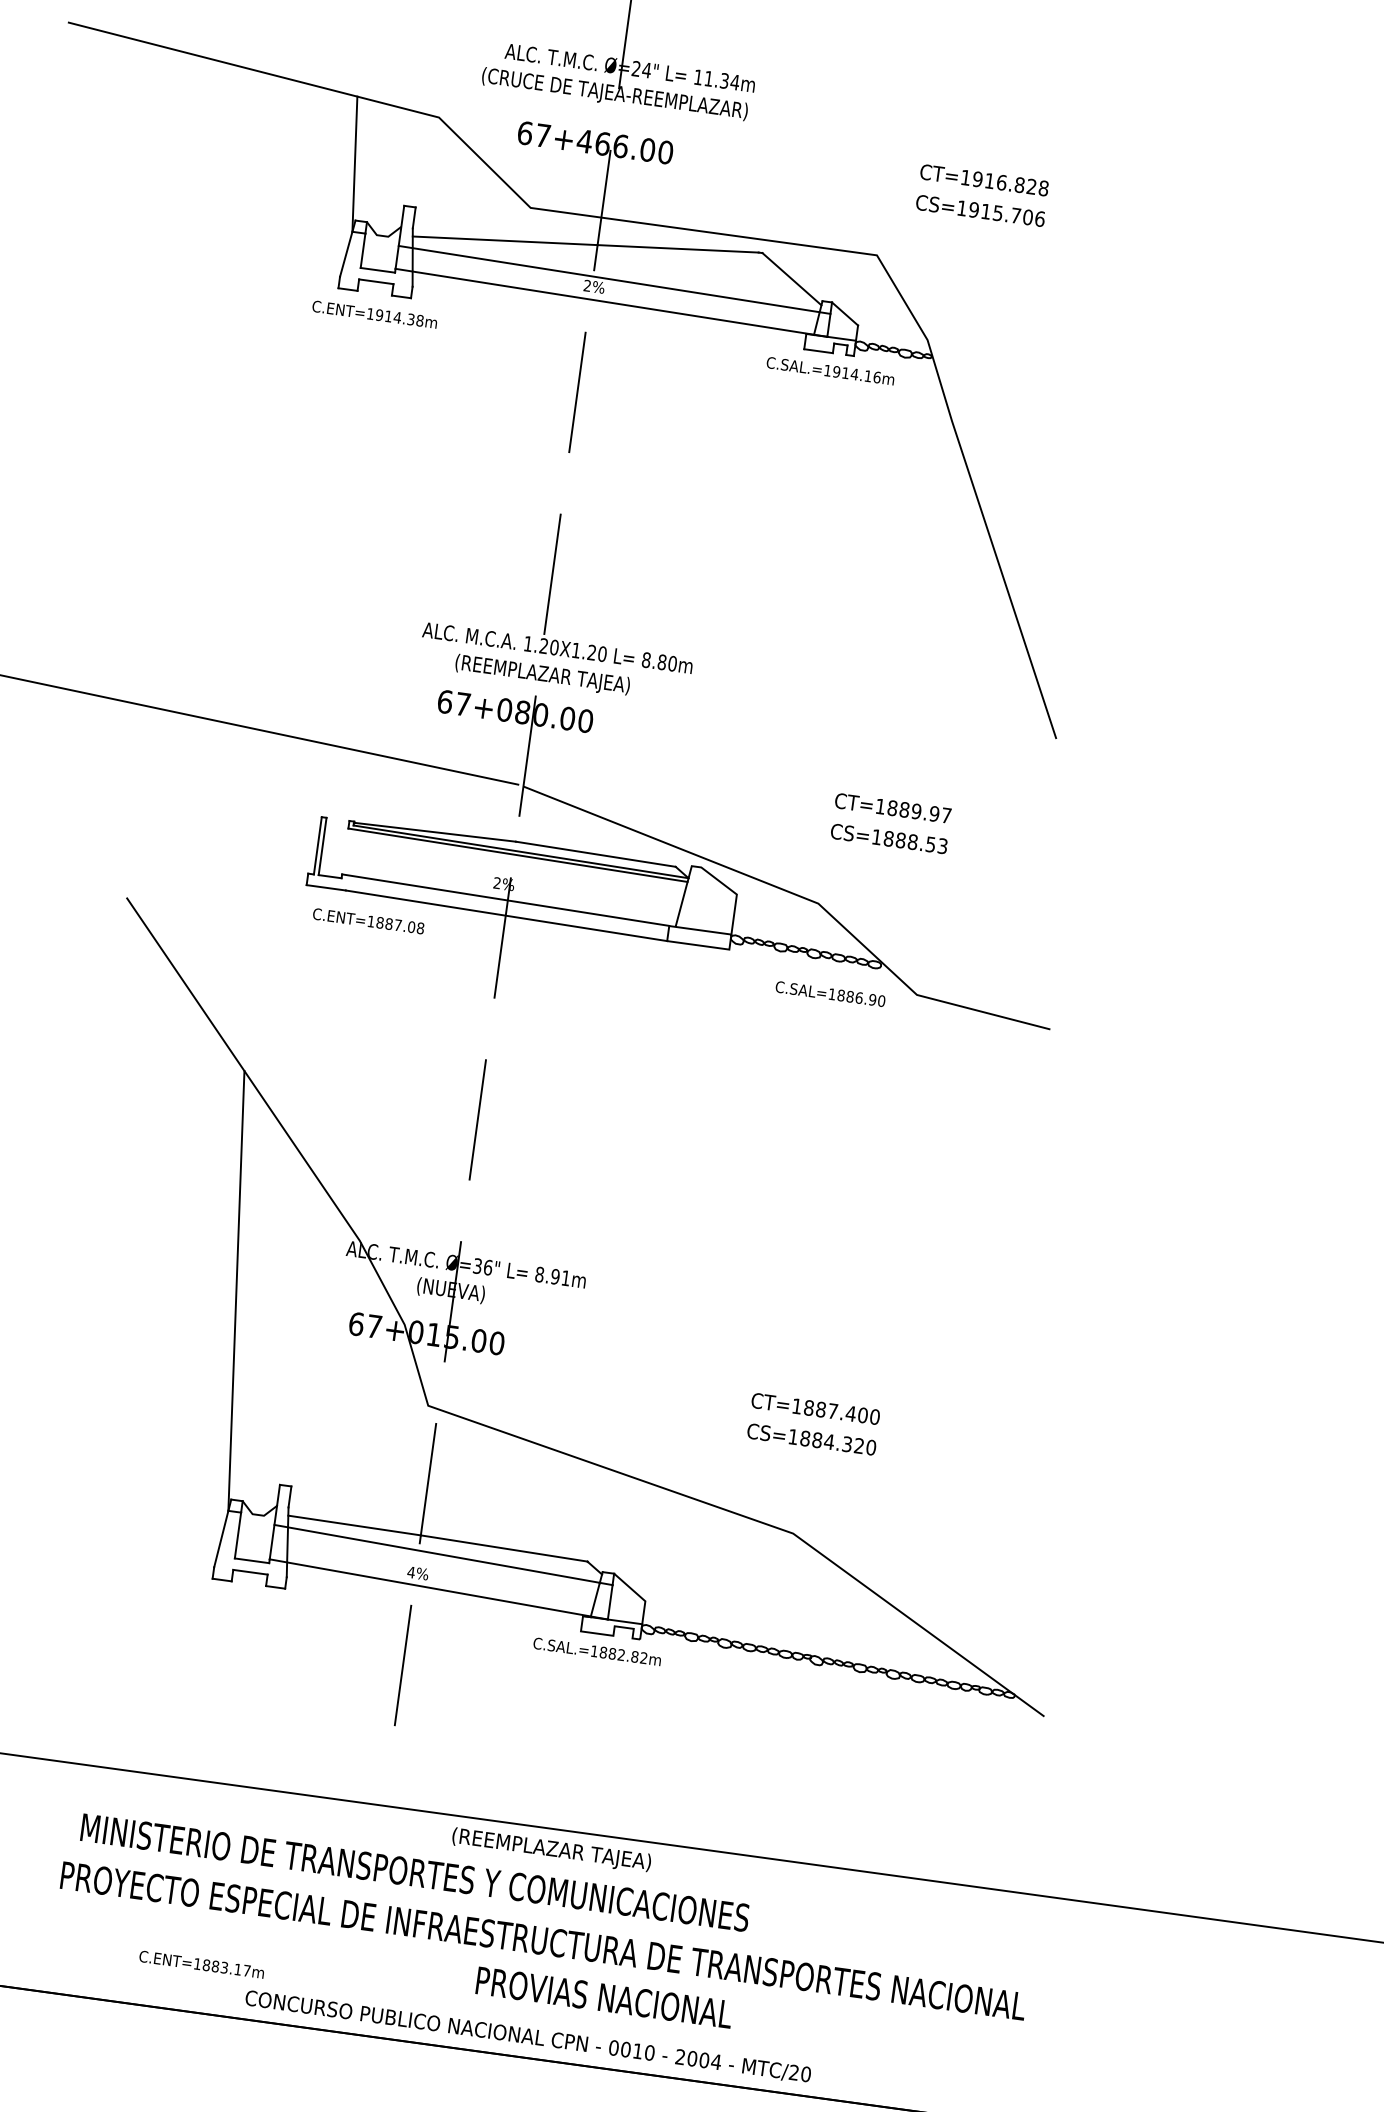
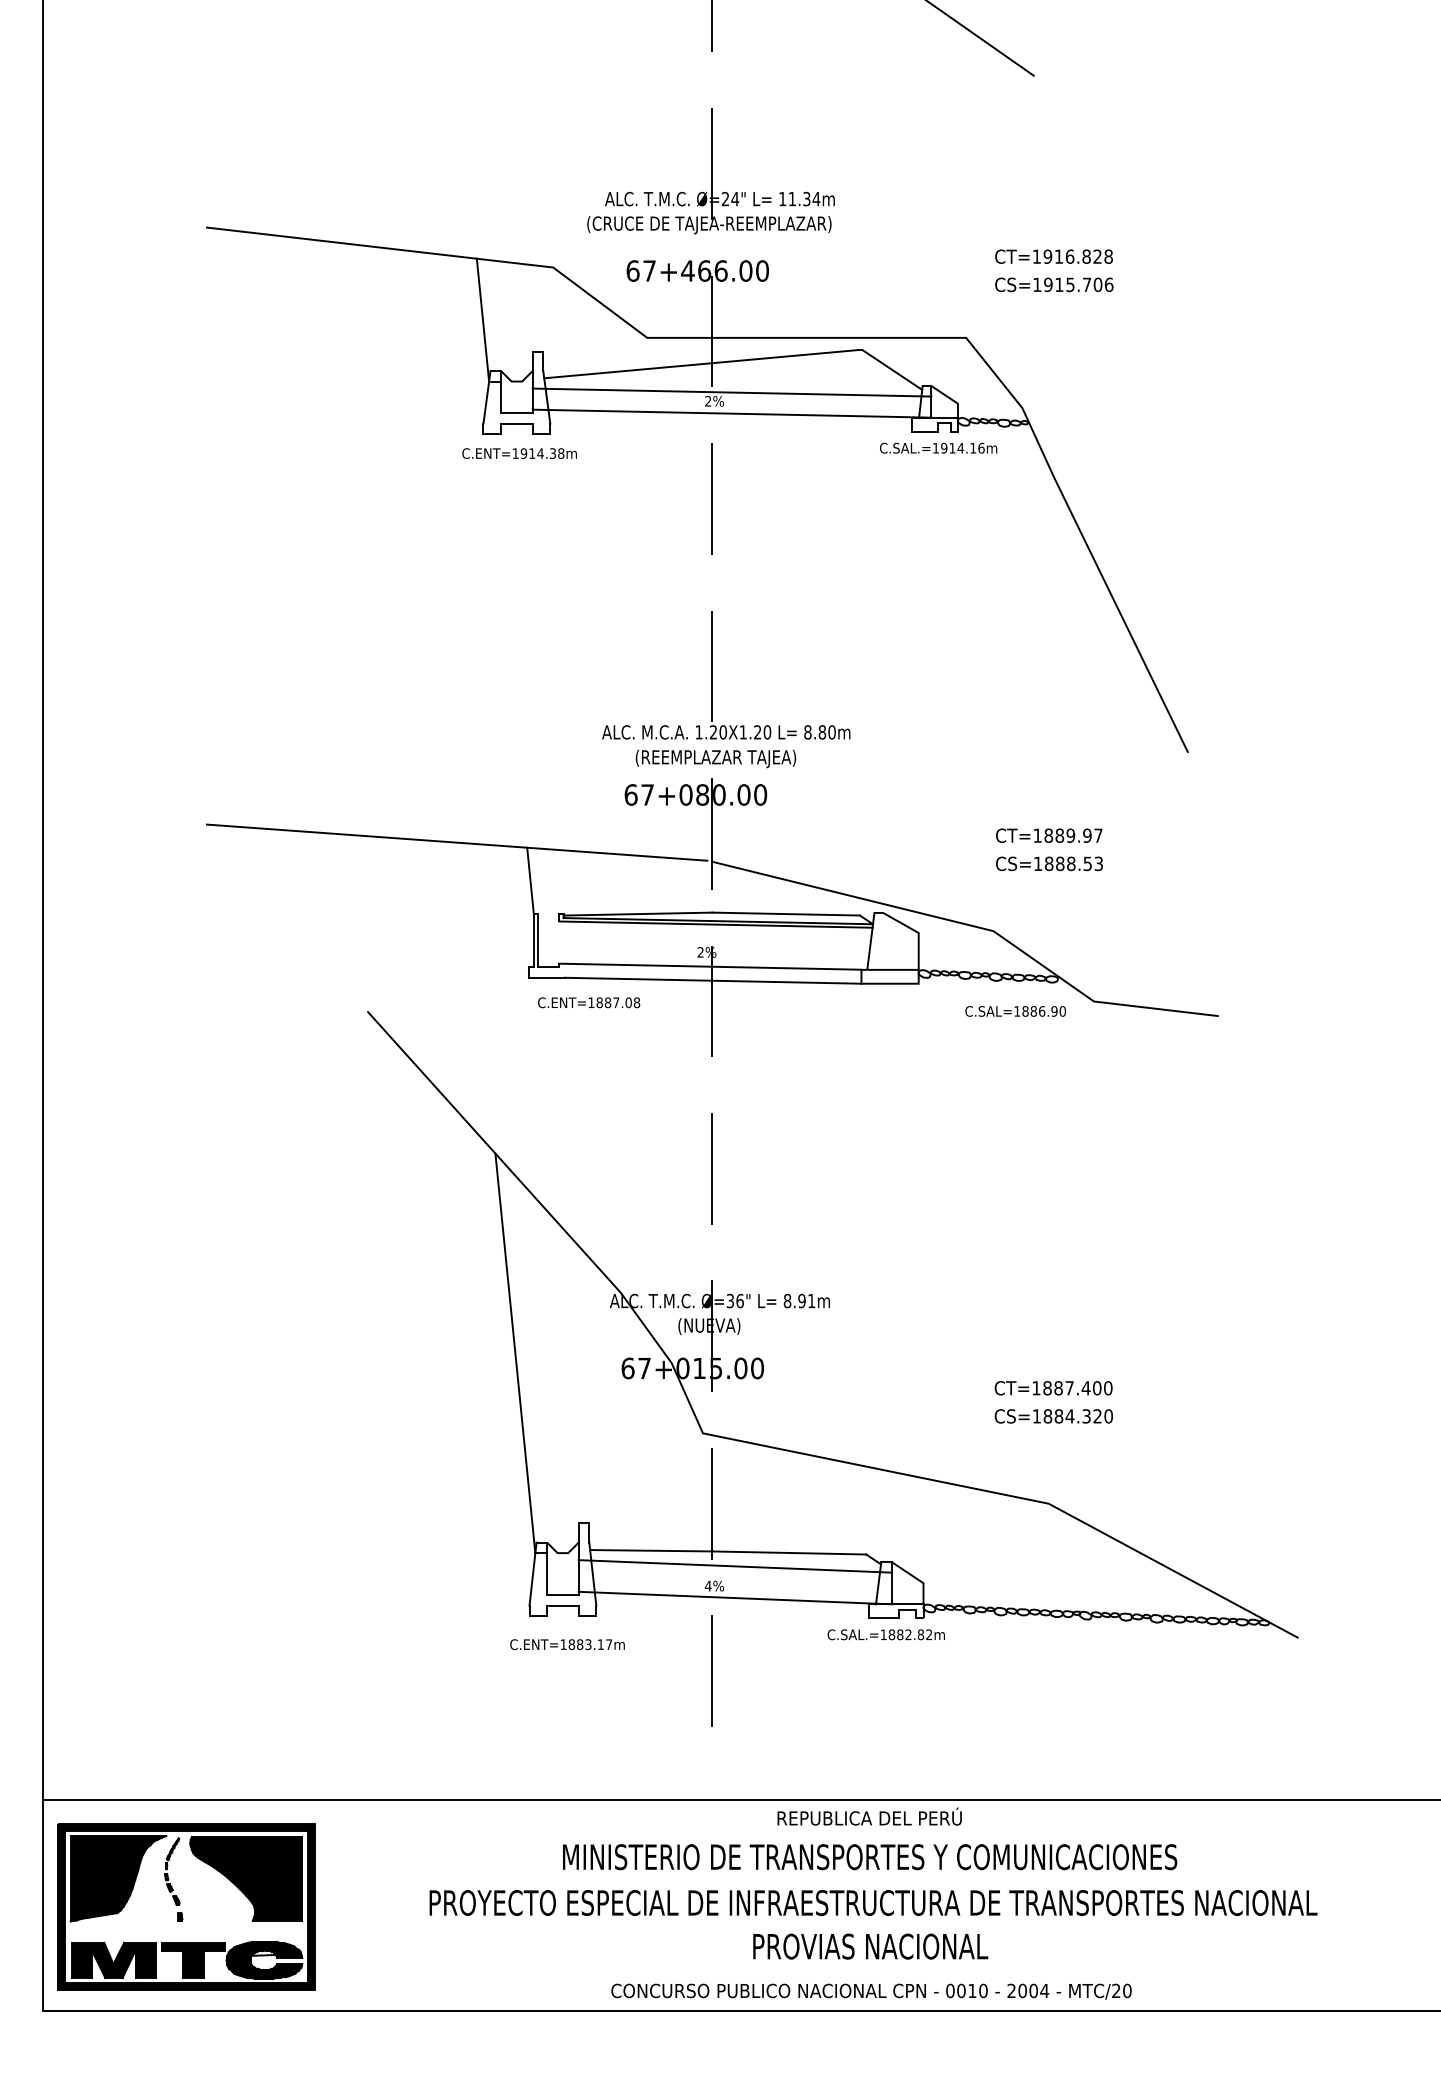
line: (323, 779) -> (530, 880), added
text: (551, 1848) -> (869, 1818), (REEMPLAZAR TAJEA) -> REPUBLICA DEL PERÚ
text: (415, 1873) -> (870, 1857), moved
text: (201, 1964) -> (567, 1644), moved
text: (604, 1997) -> (870, 1946), moved

